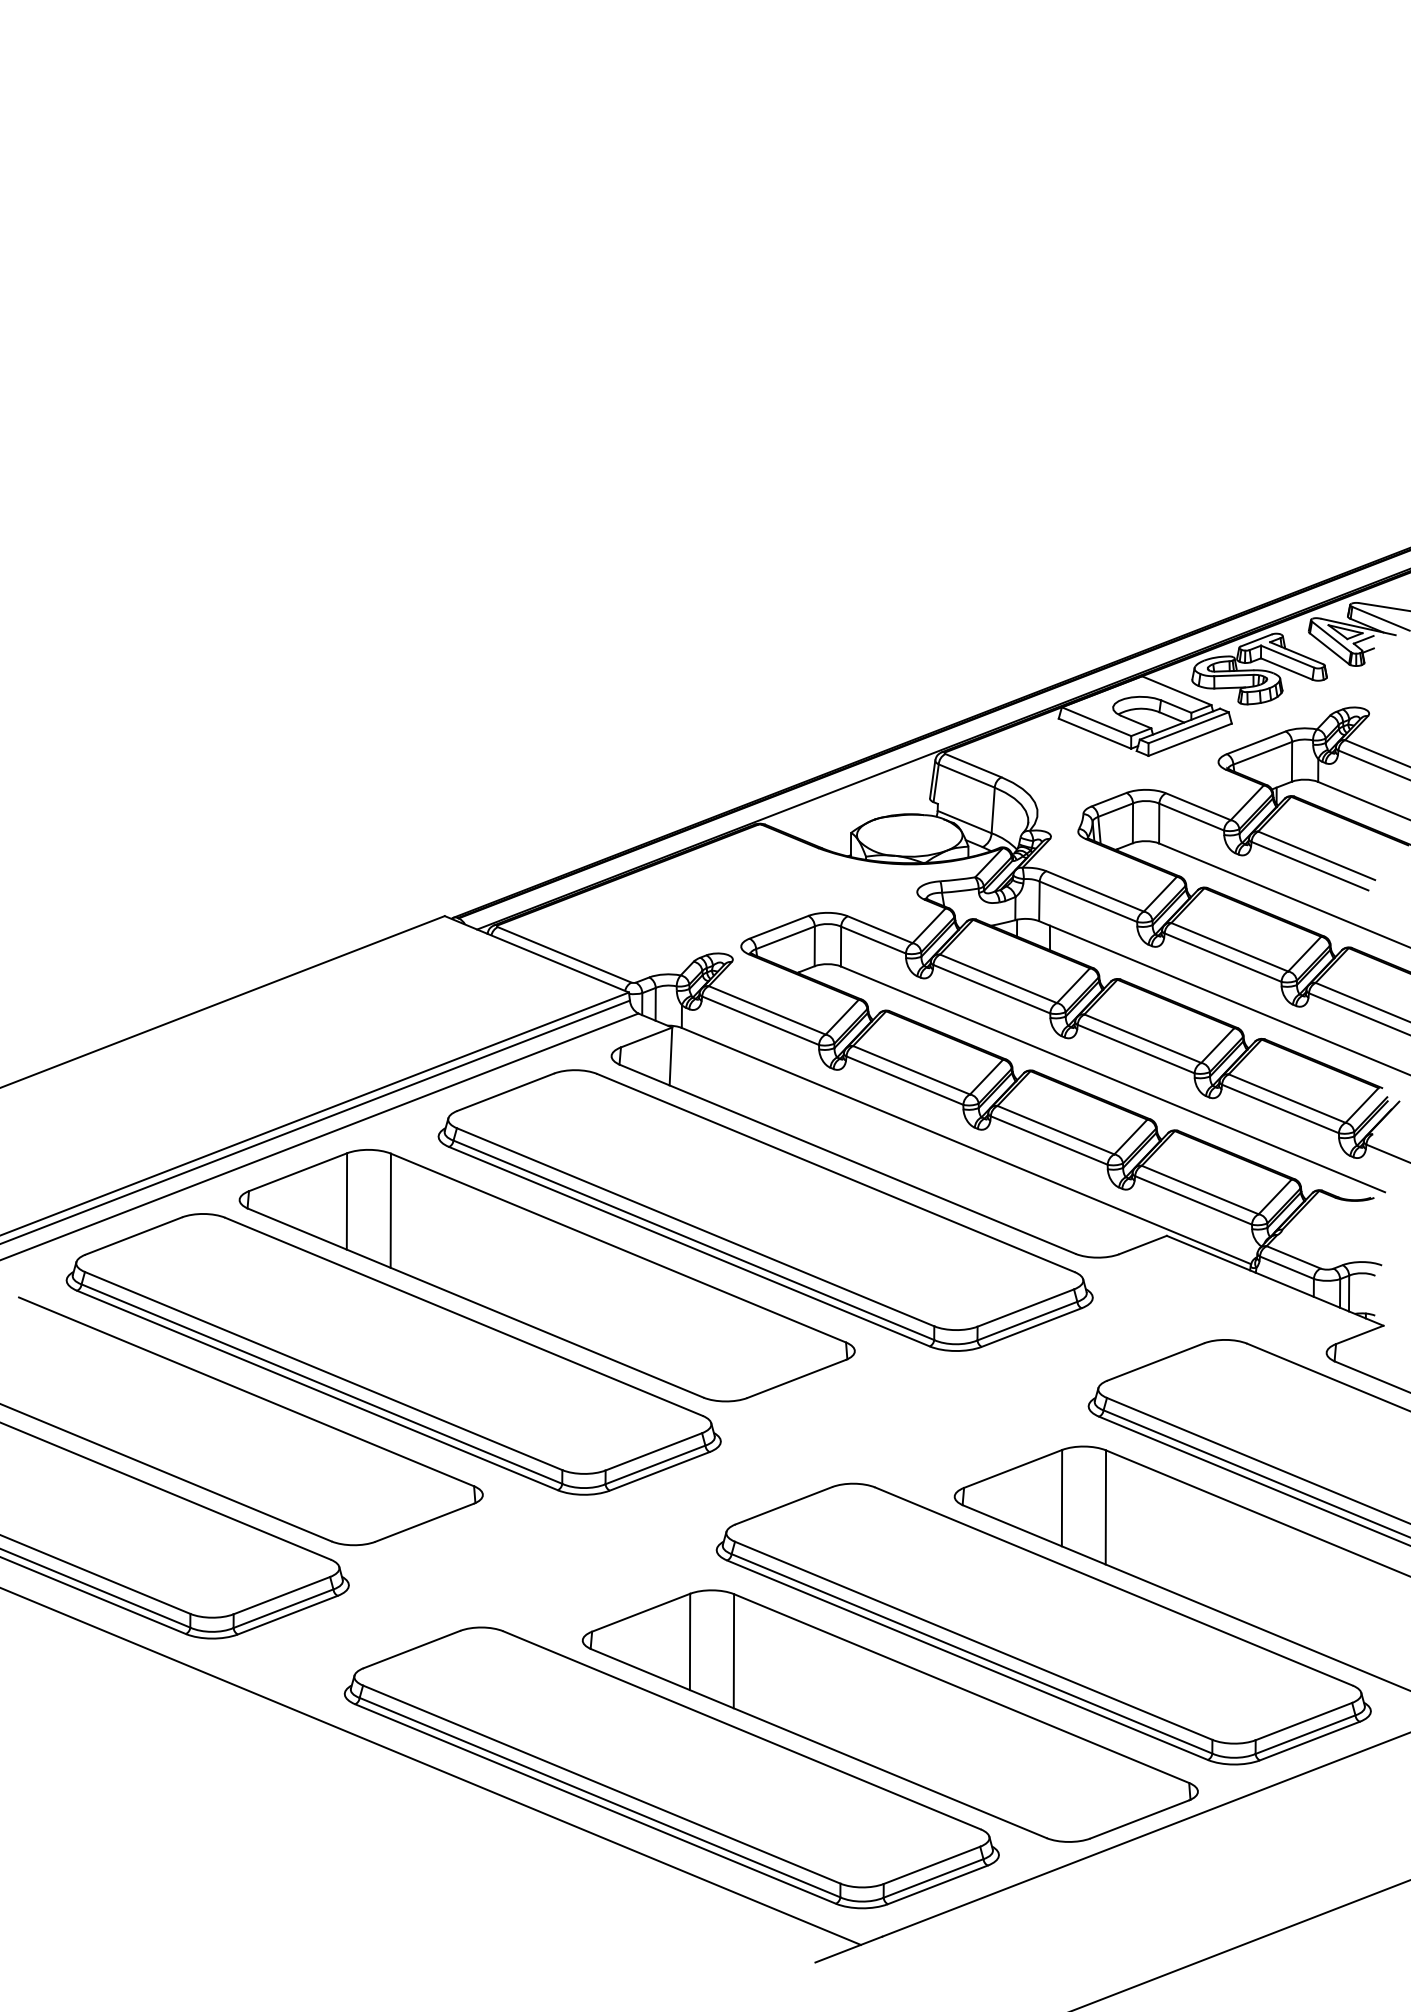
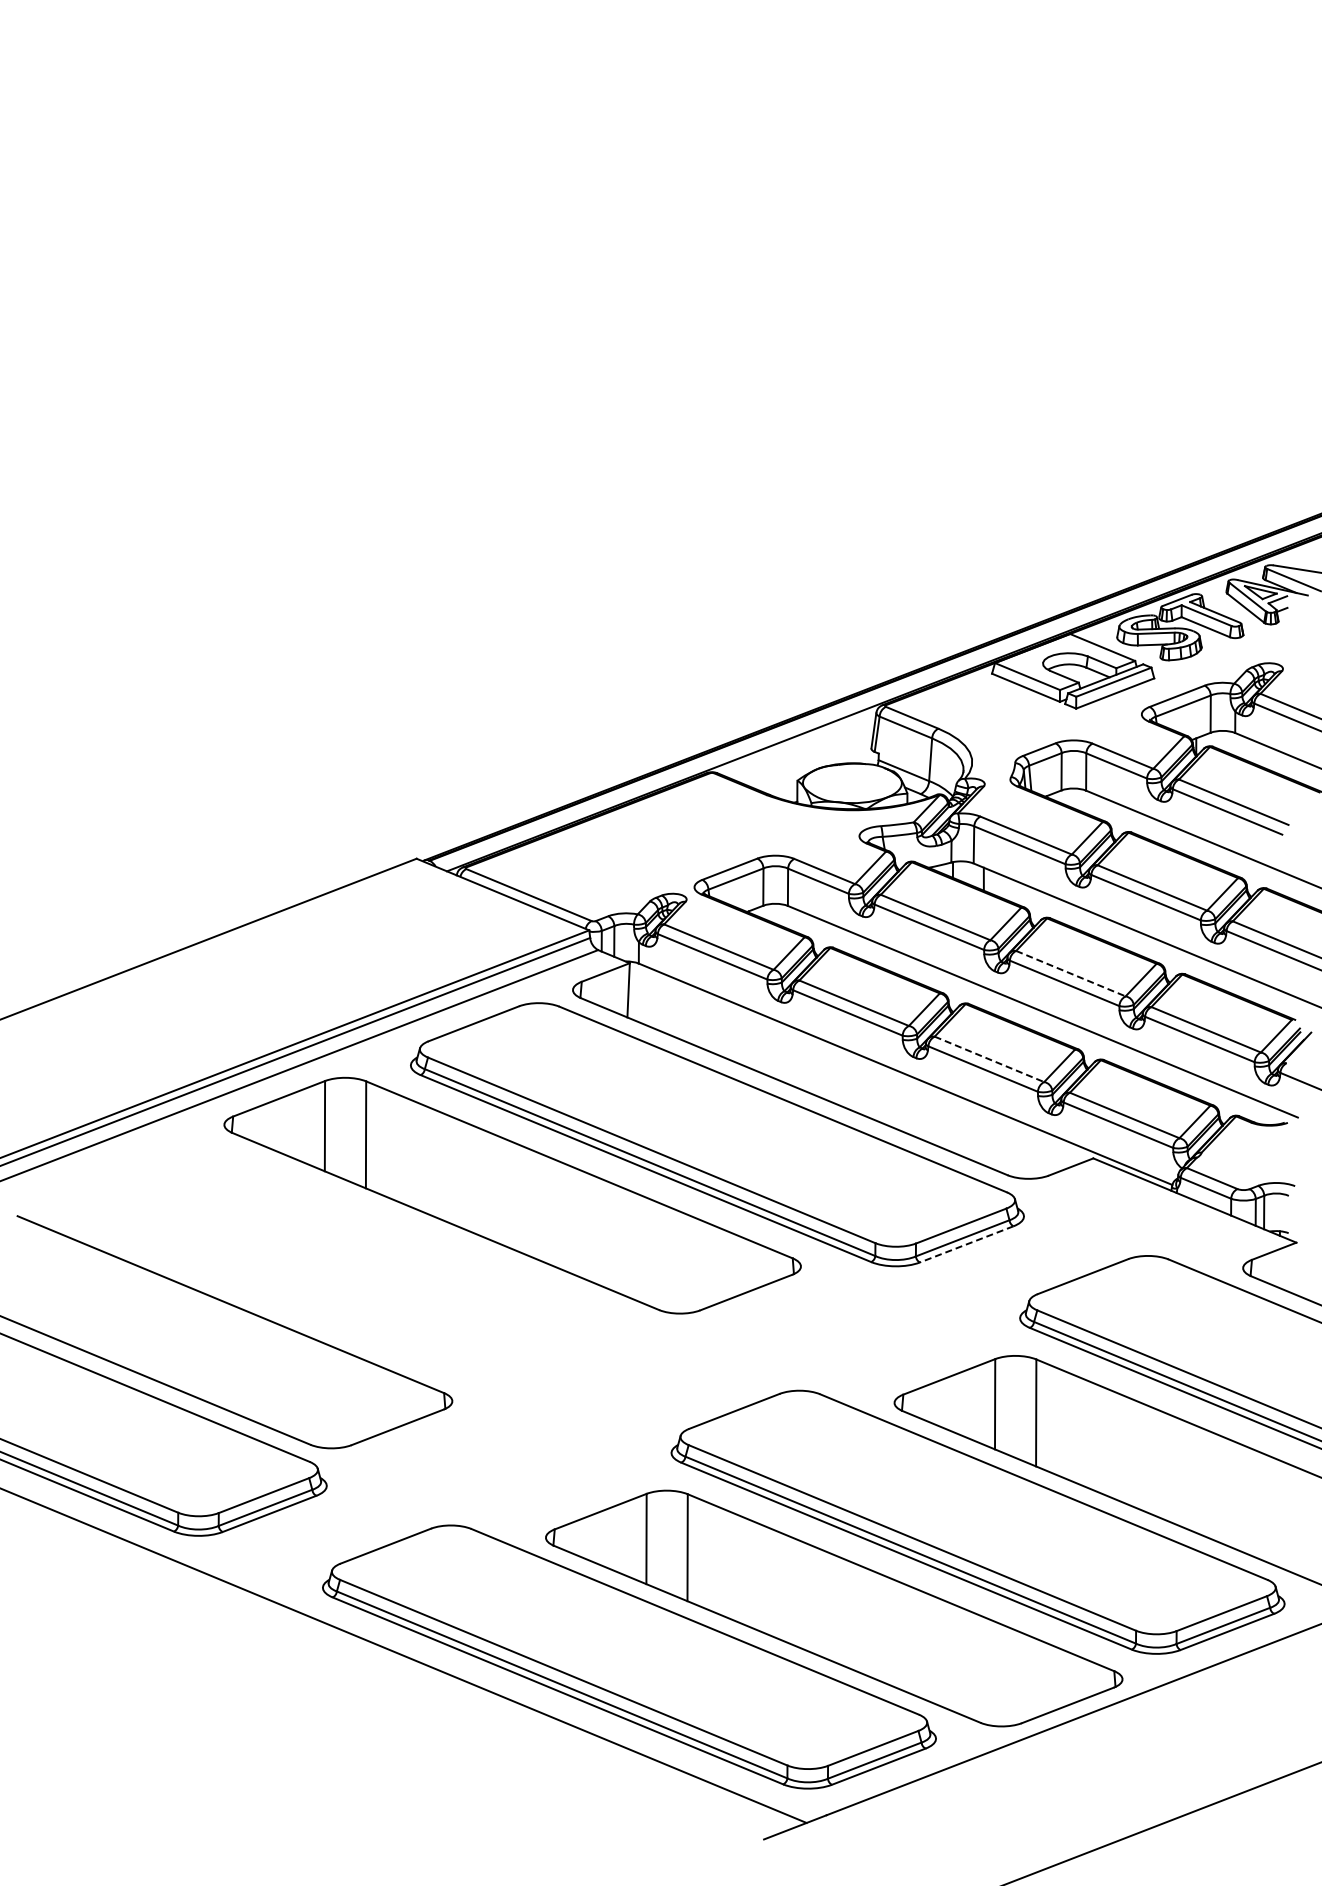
line: (1143, 1038) -> (1071, 973), solid -> dashed
line: (1056, 1130) -> (989, 1059), solid -> dashed
line: (1031, 1327) -> (966, 1244), solid -> dashed
part: (393, 1354) -> (368, 1269), removed

